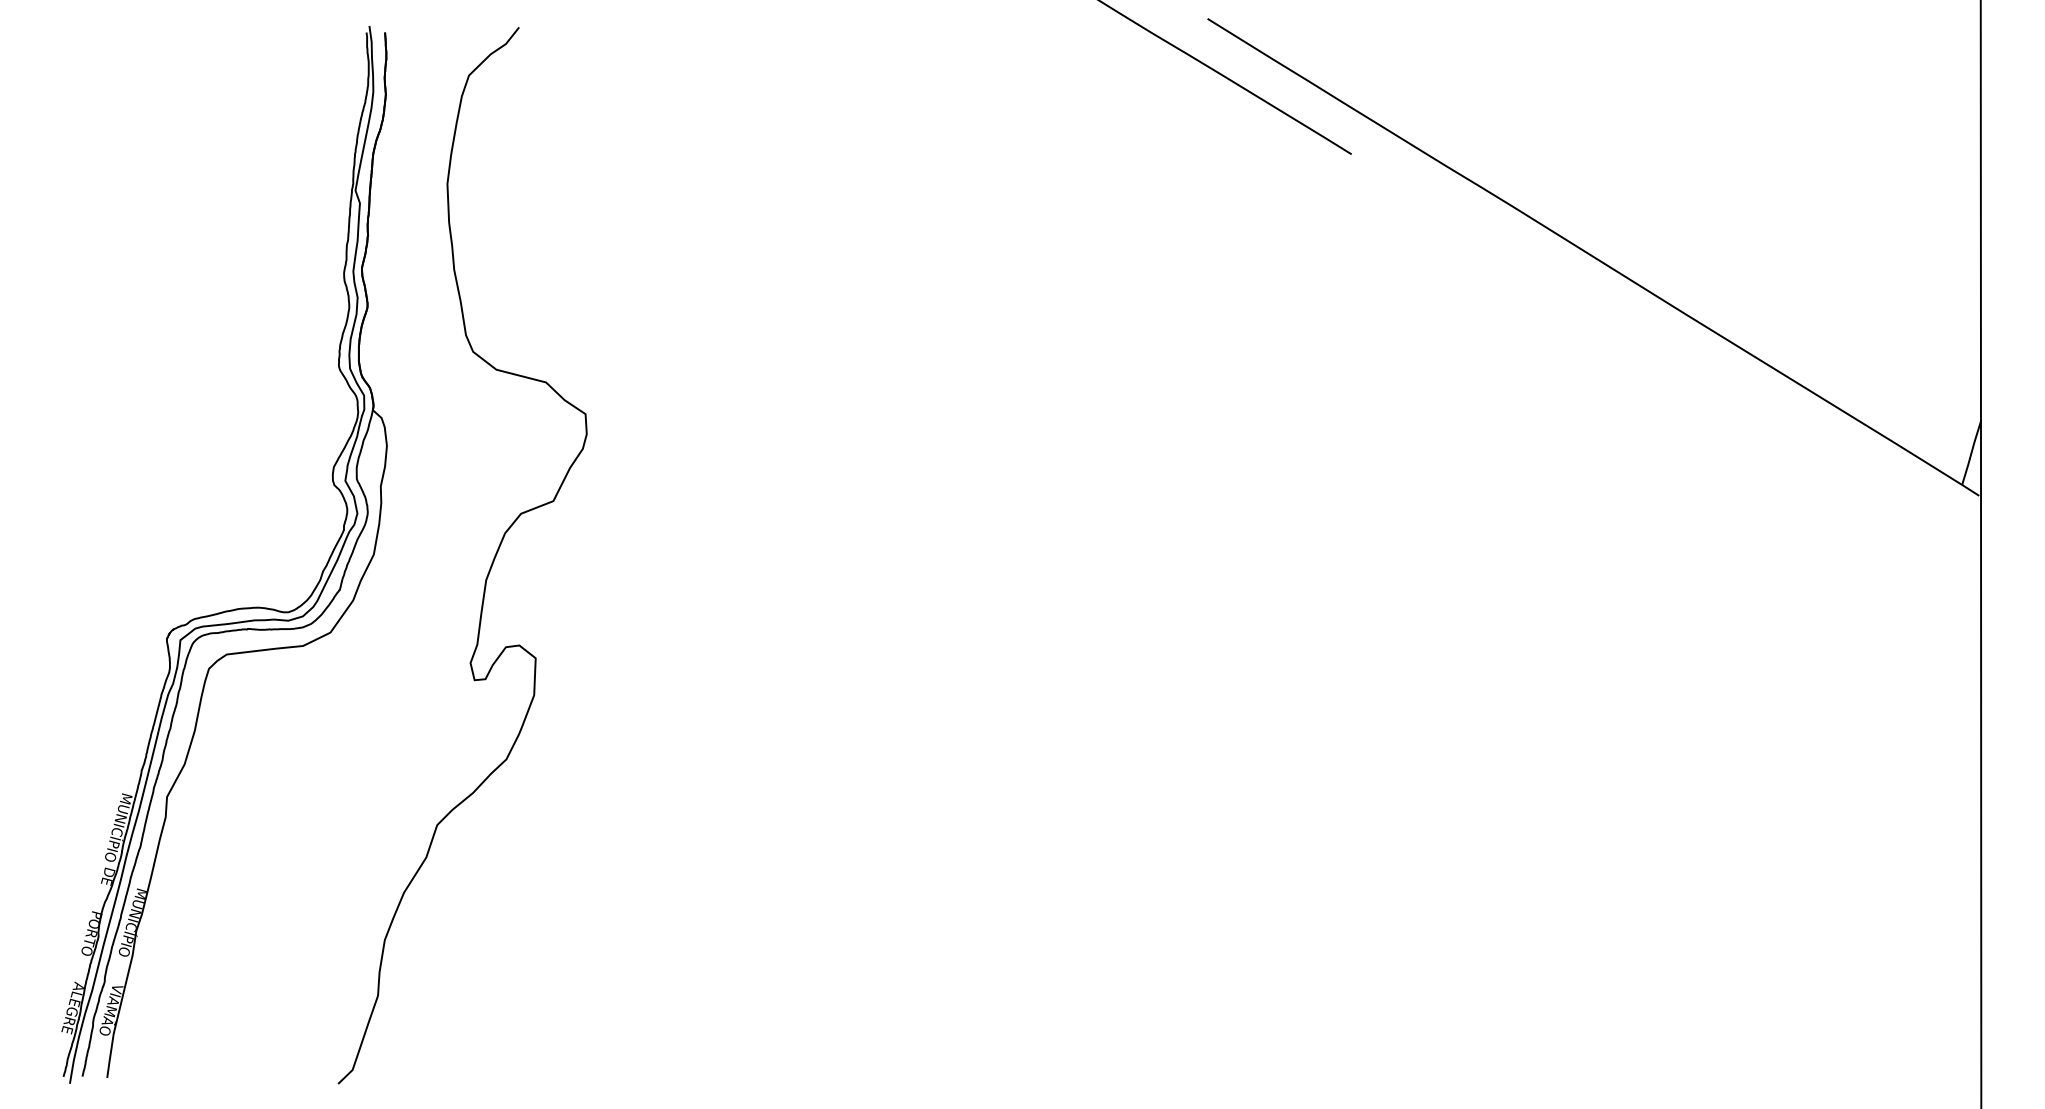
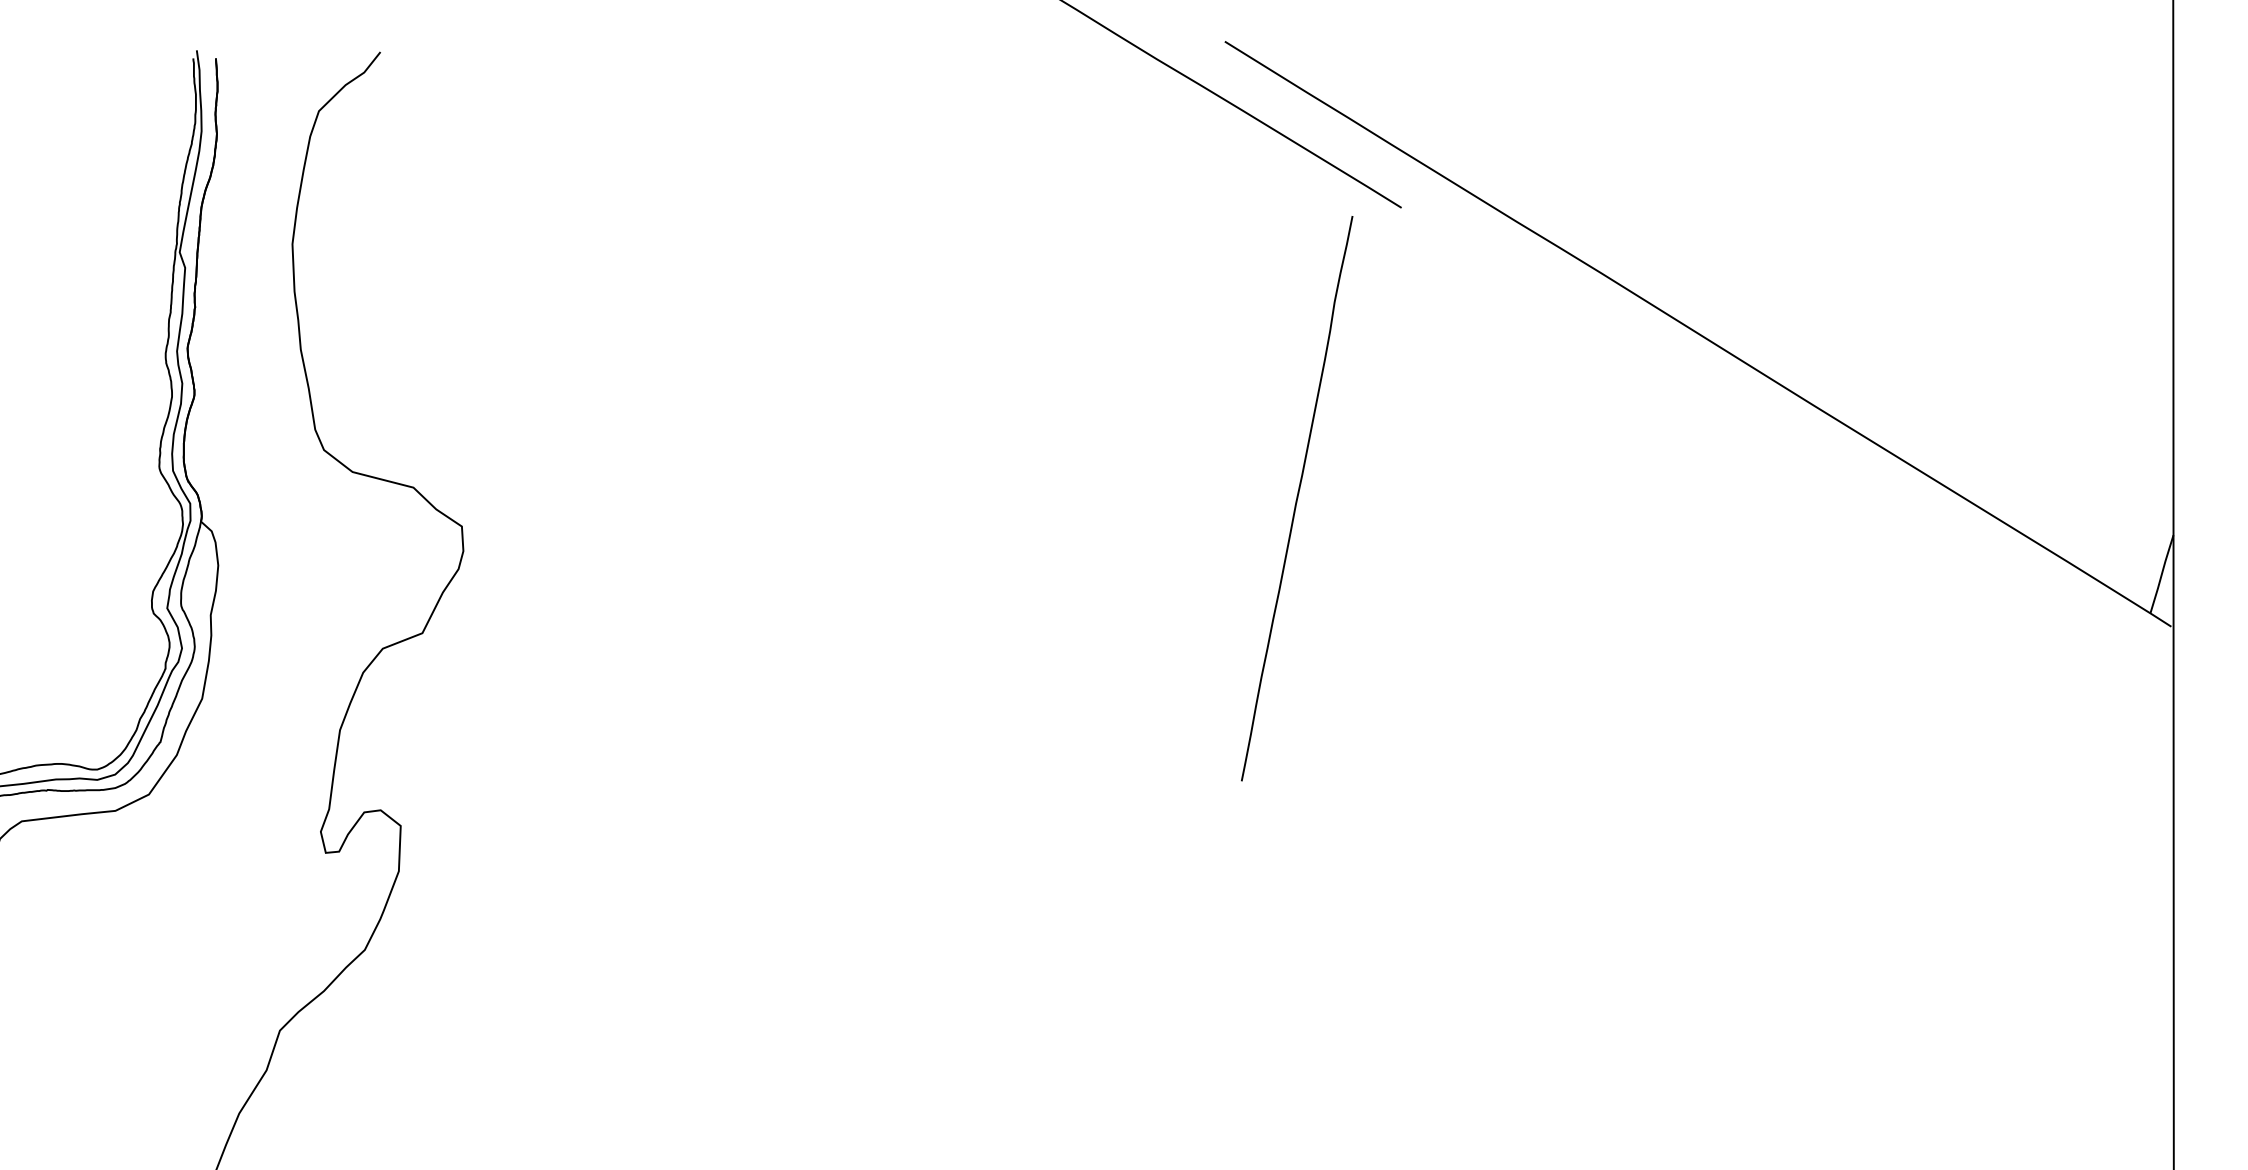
curve: (1266, 391) -> (1297, 498), added

